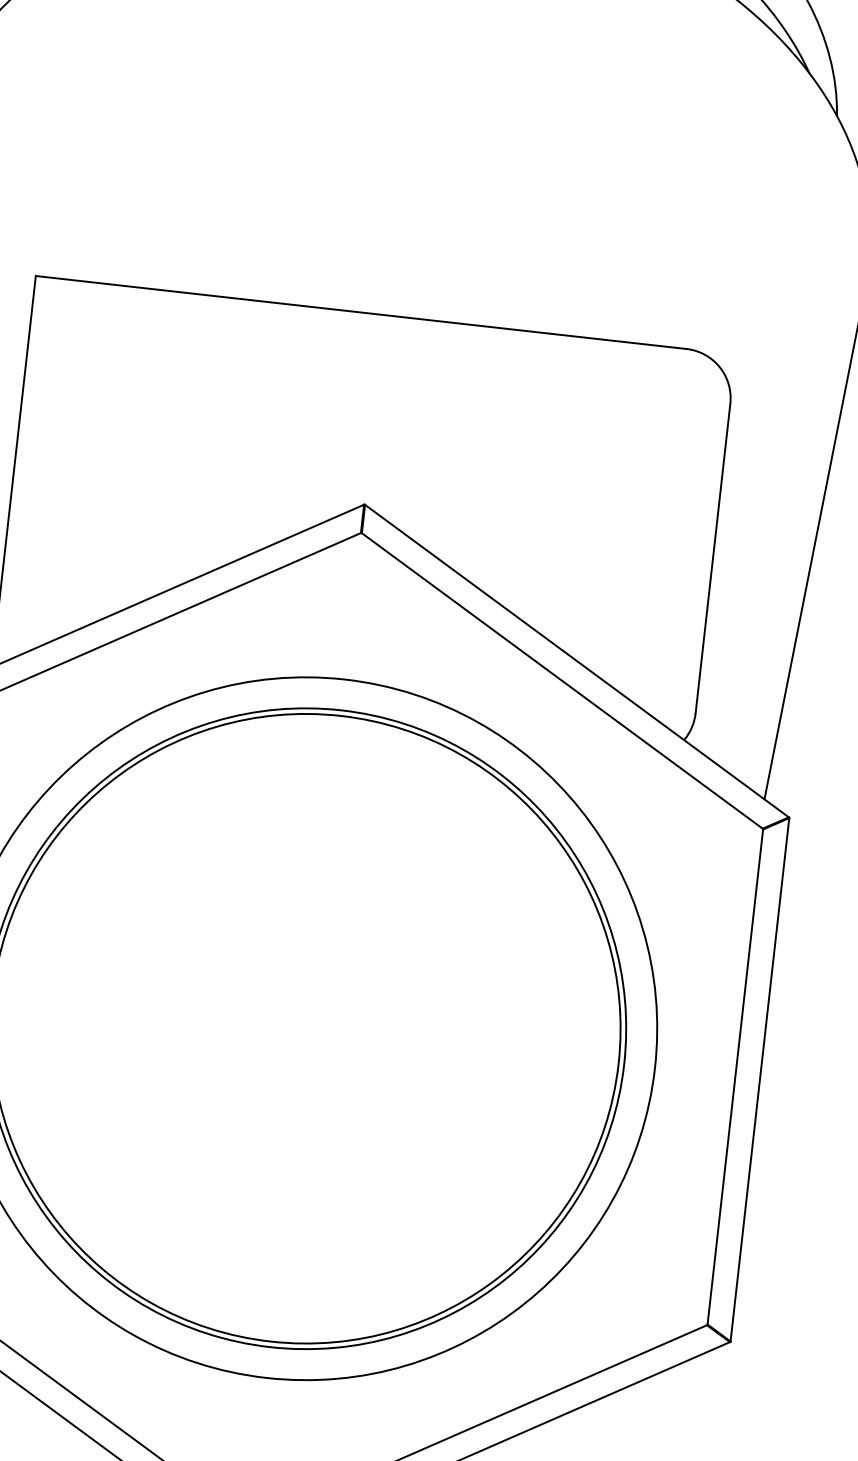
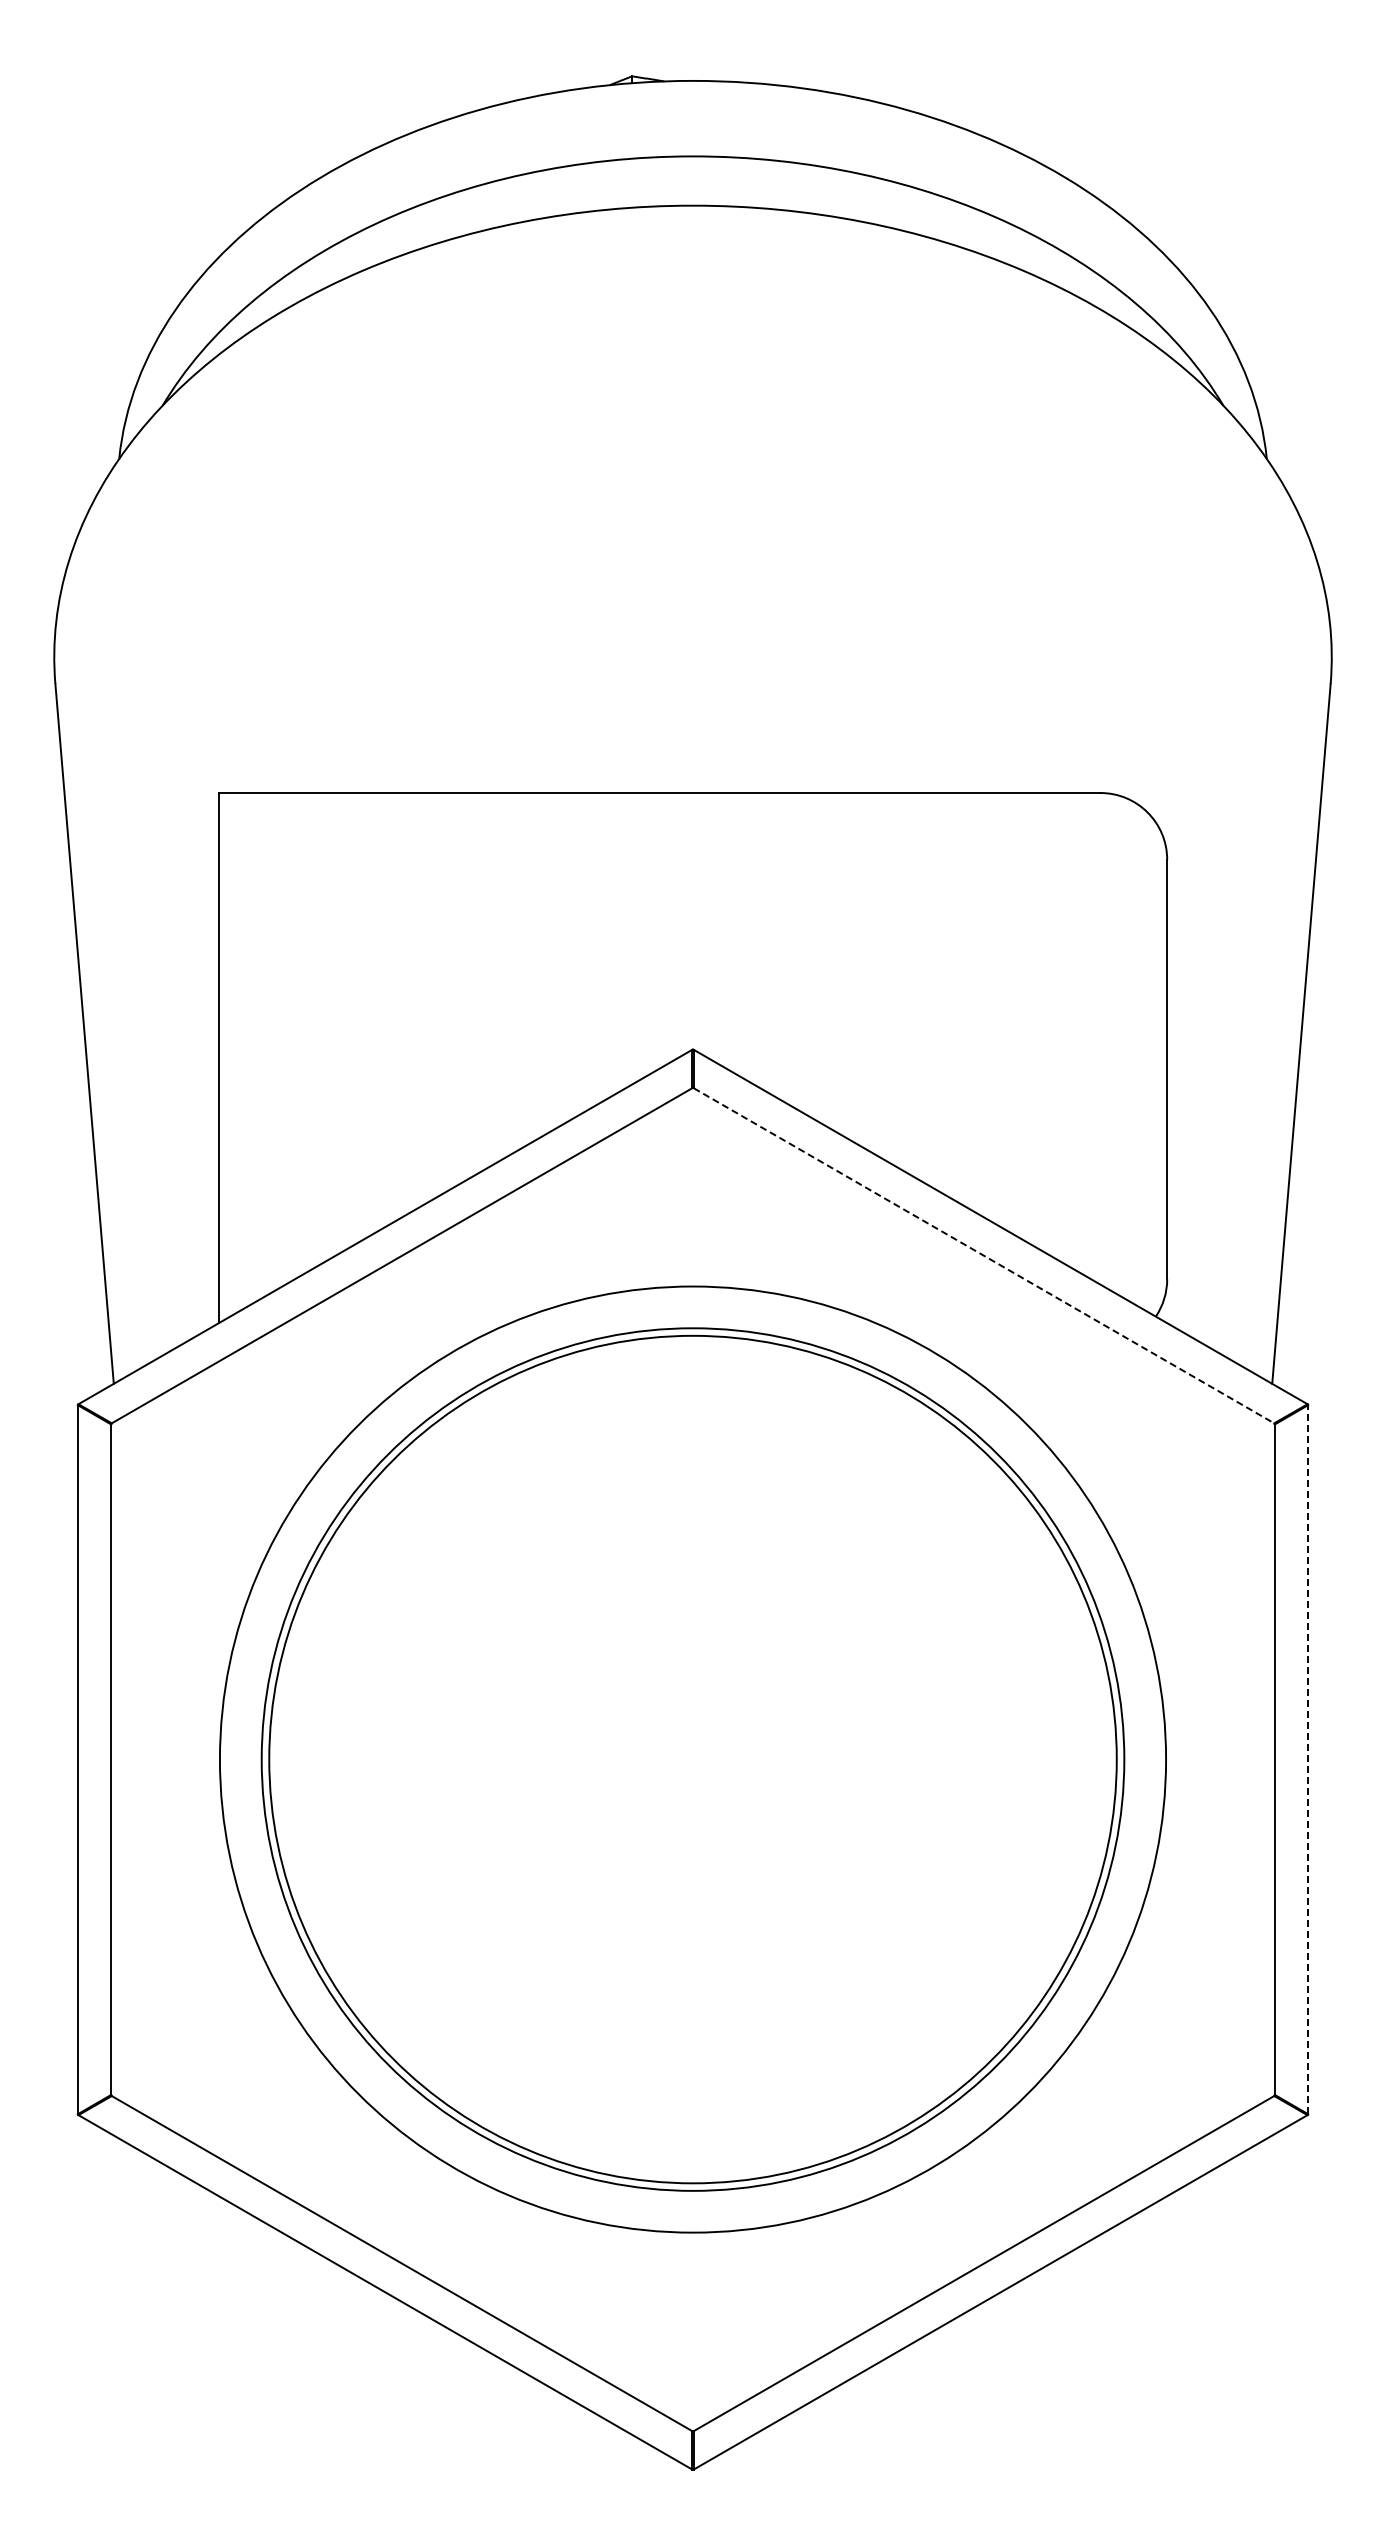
line: (562, 681) -> (984, 1256), solid -> dashed
line: (760, 1079) -> (1308, 1759), solid -> dashed

